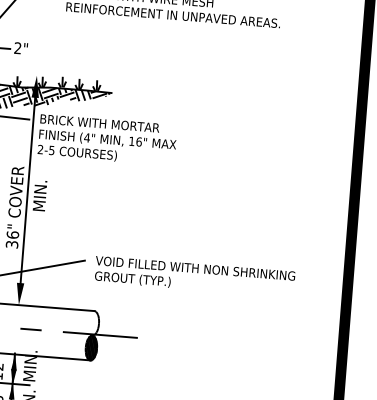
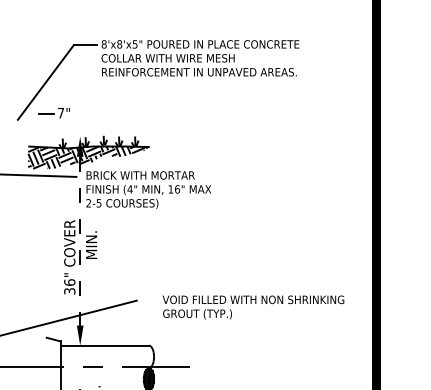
text: (18, 47) -> (61, 112), 2" -> 7"
line: (28, 190) -> (80, 241), solid -> dashed
text: (194, 276) -> (253, 307), moved

